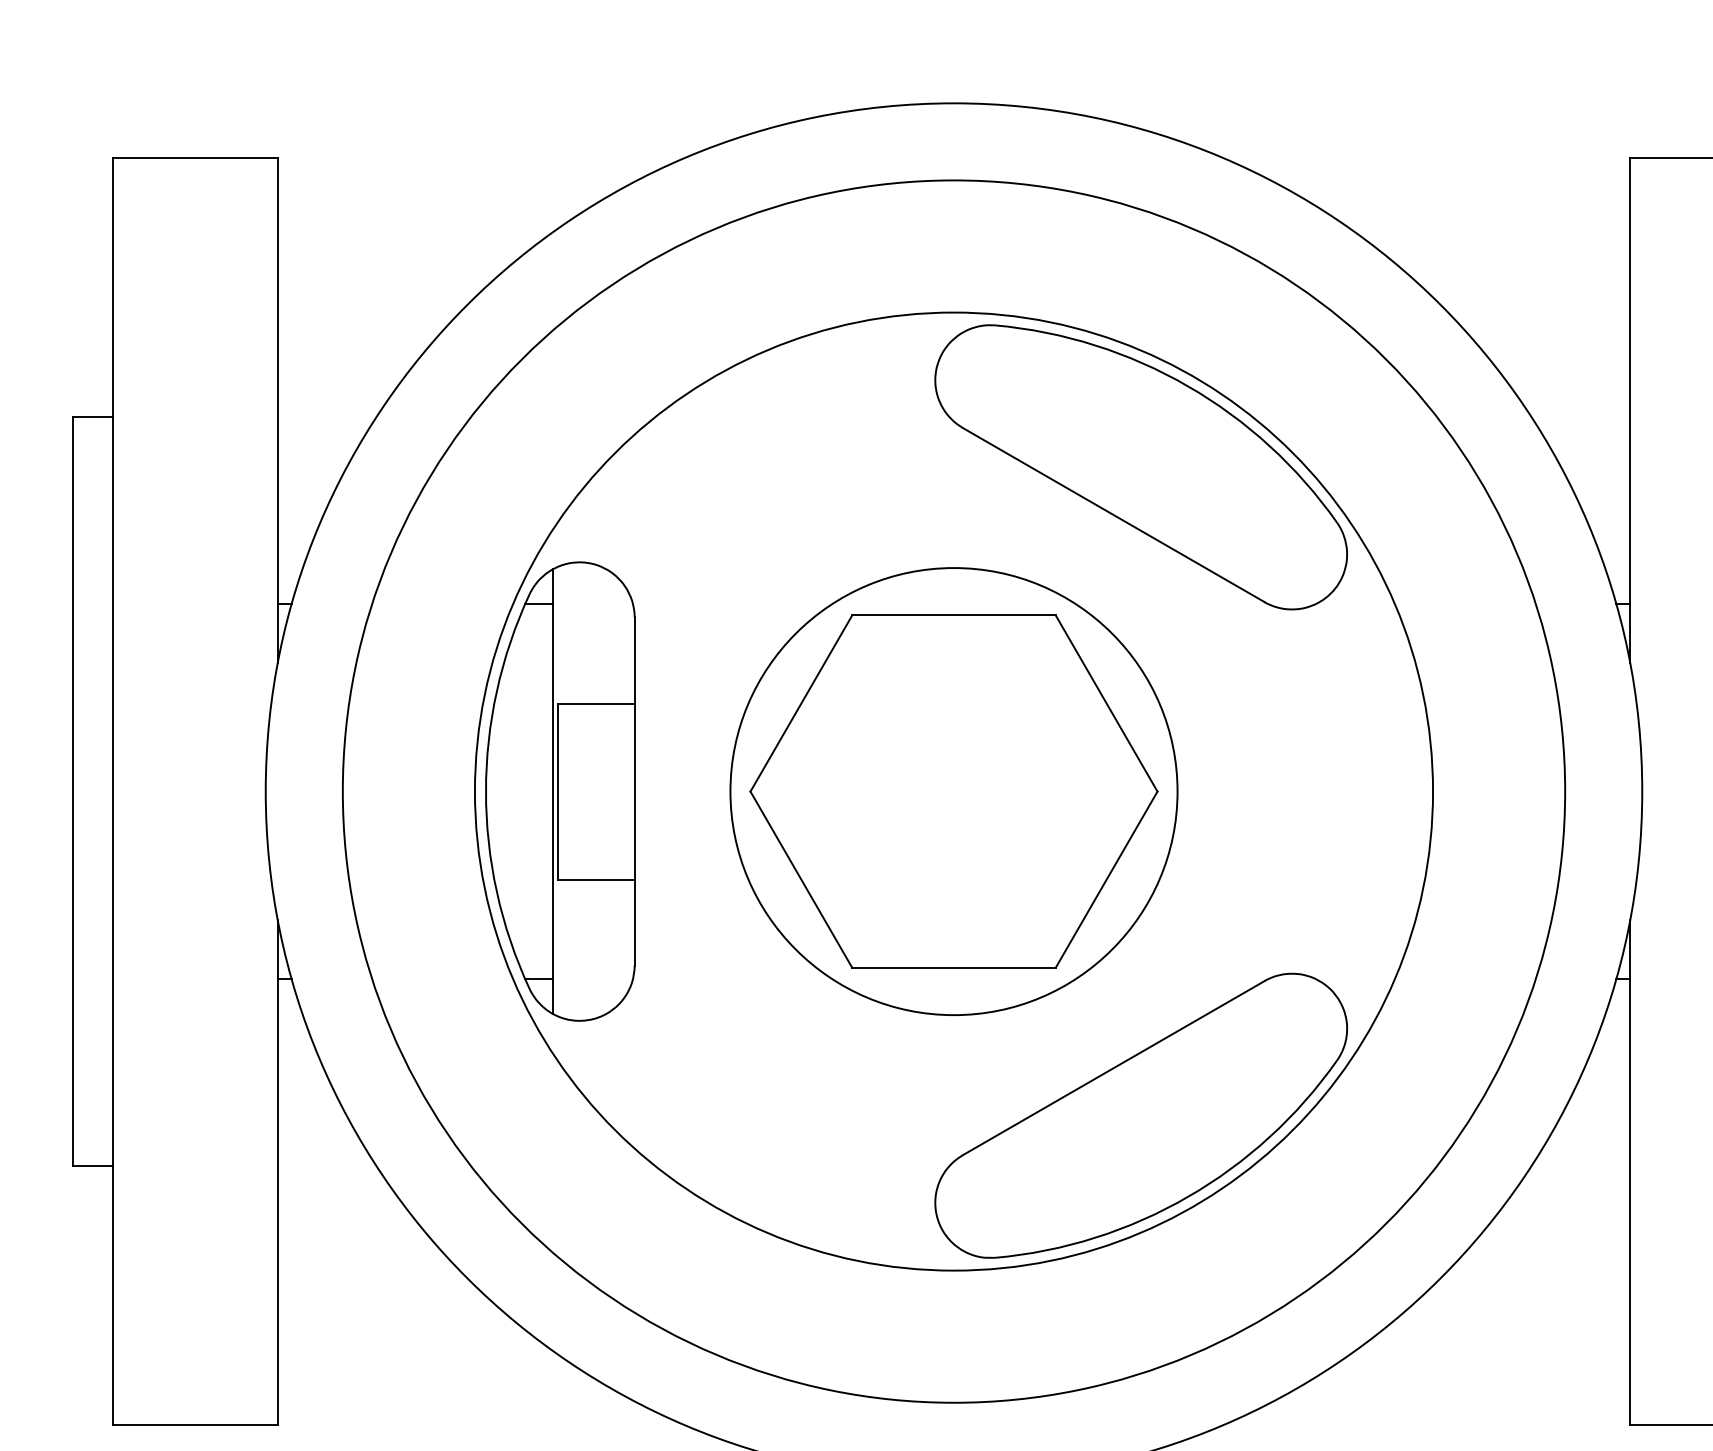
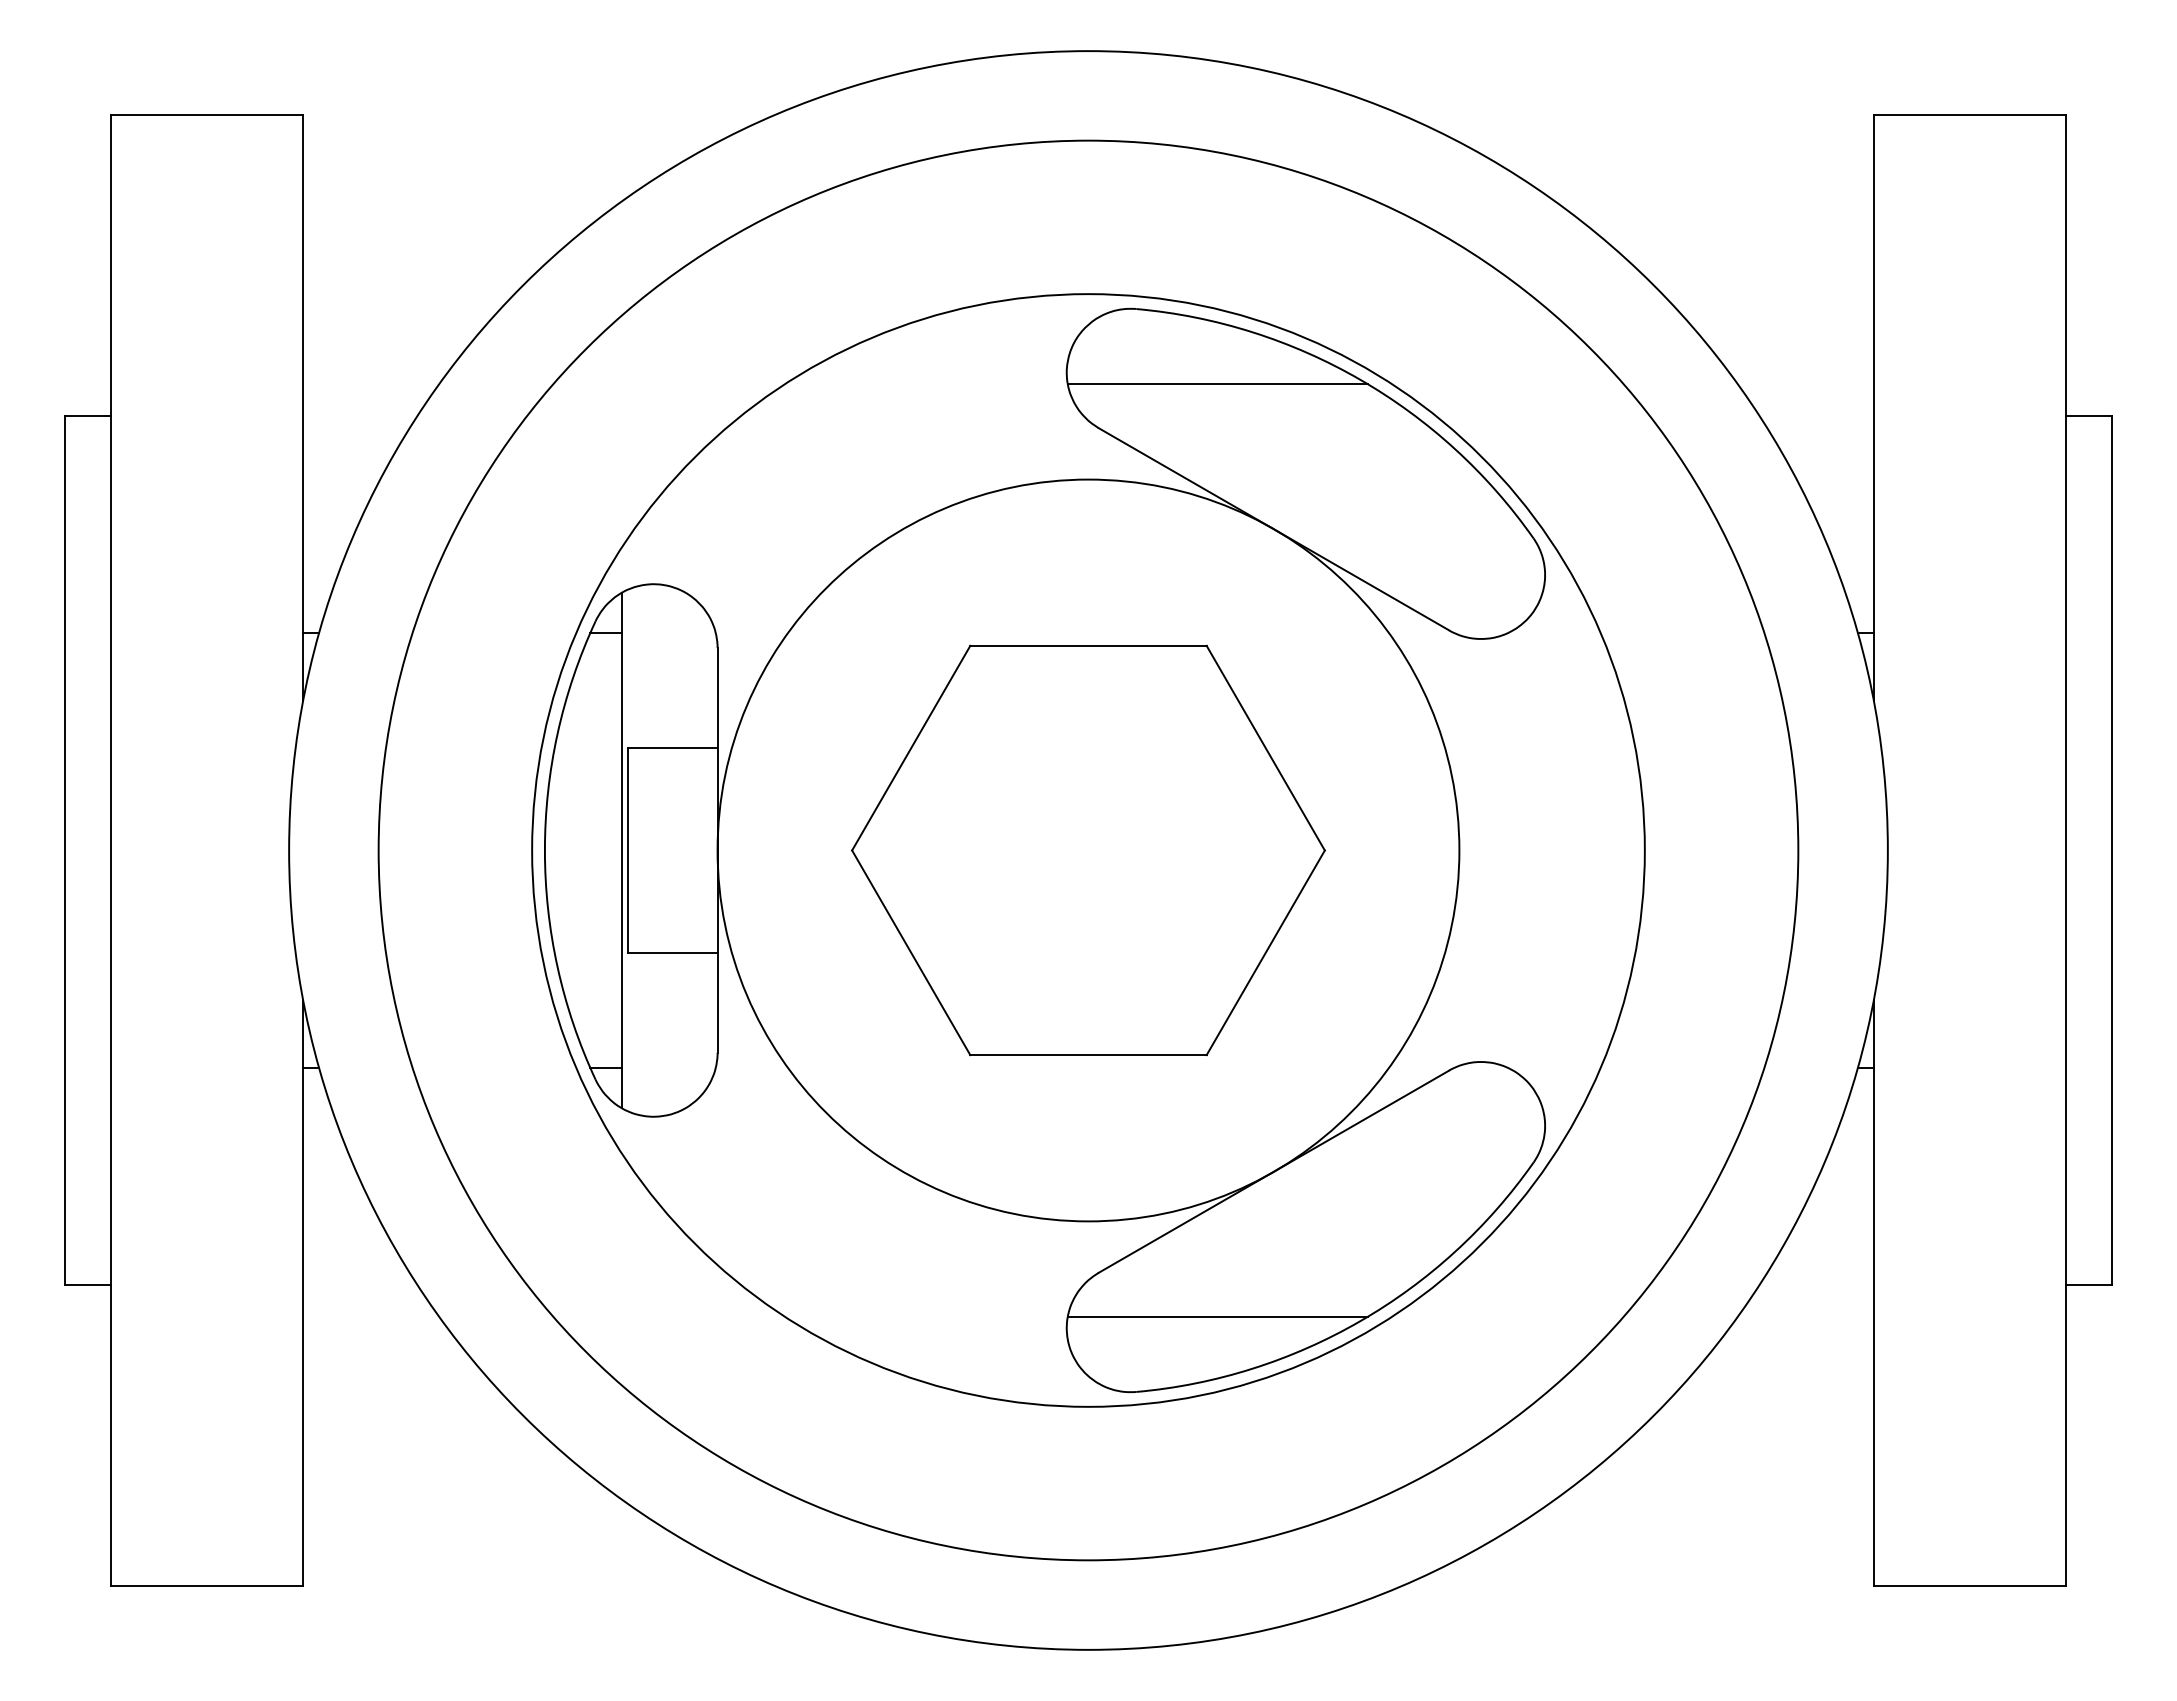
line: (1065, 390) -> (1217, 384), added
circle: (954, 791) -> (1088, 850), size x1.43
line: (1065, 1192) -> (1217, 1316), added

